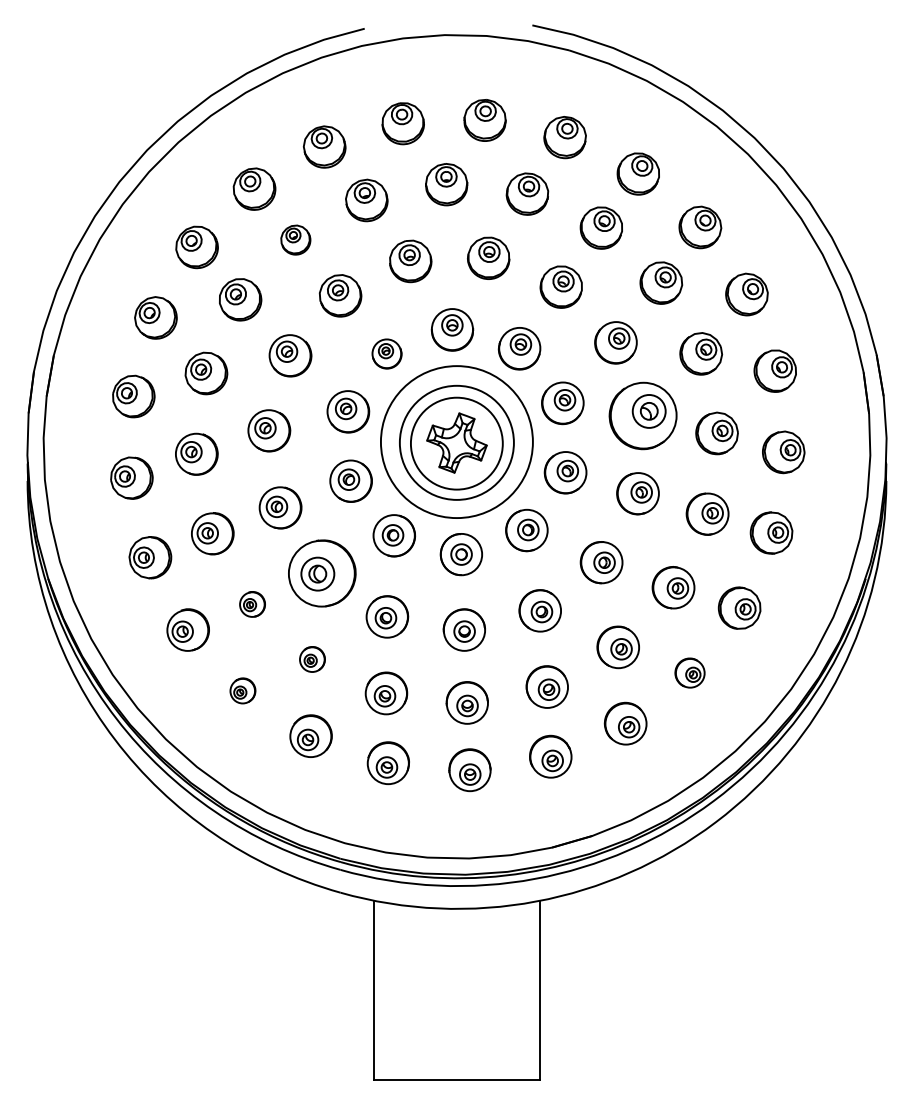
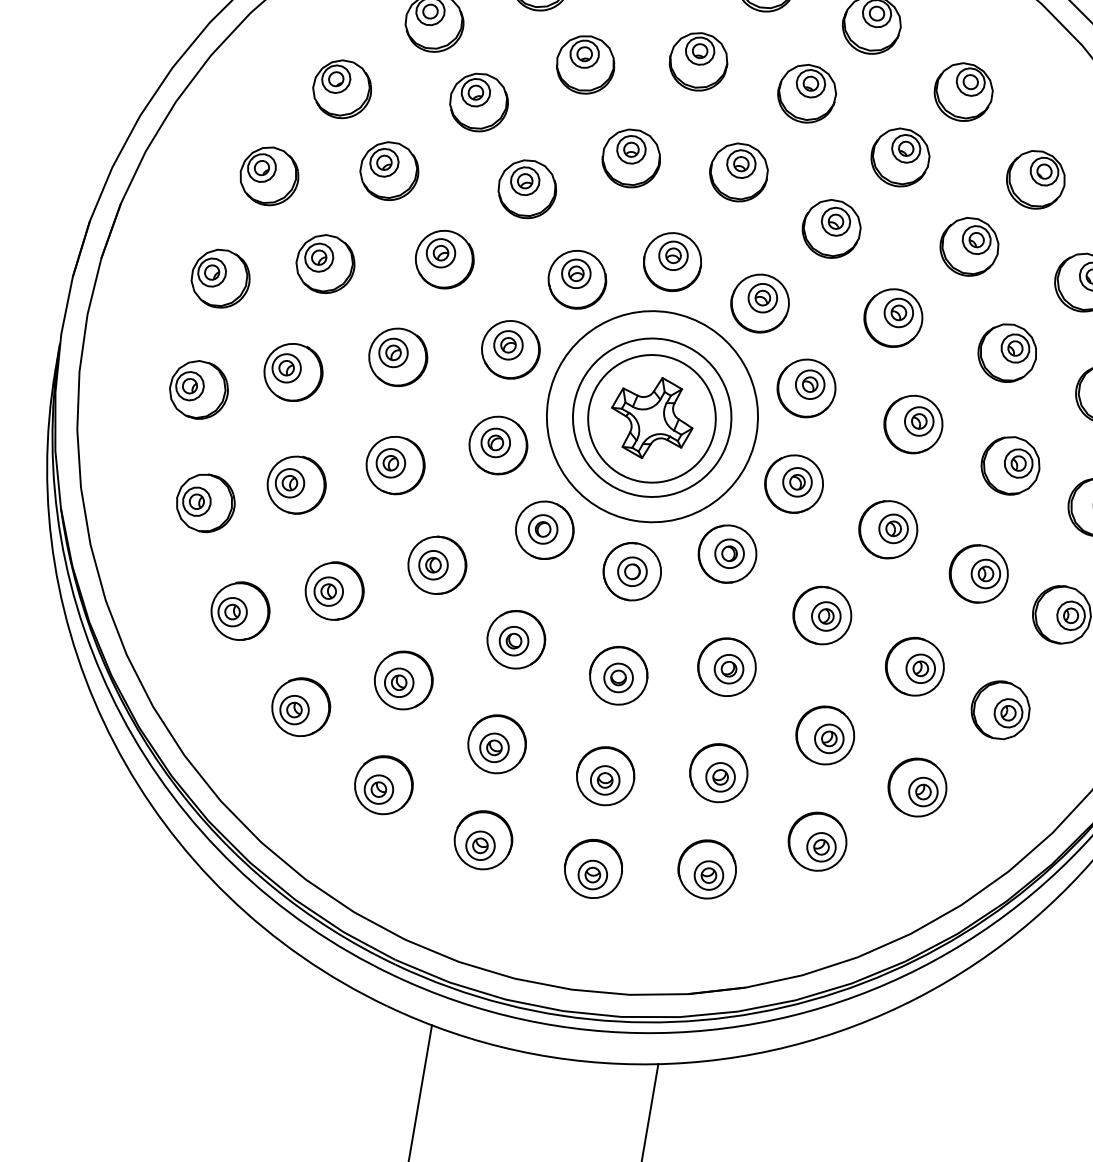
part: (295, 239) -> (478, 101), size x1.43
part: (386, 353) -> (576, 278), size x1.43
part: (642, 415) -> (912, 423), size x0.62
part: (322, 573) -> (437, 565), size x0.62
part: (252, 604) -> (334, 591), size x1.67
part: (312, 659) -> (403, 680), size x1.67
part: (689, 672) -> (916, 786), size x1.43
part: (242, 690) -> (300, 706), size x1.67

